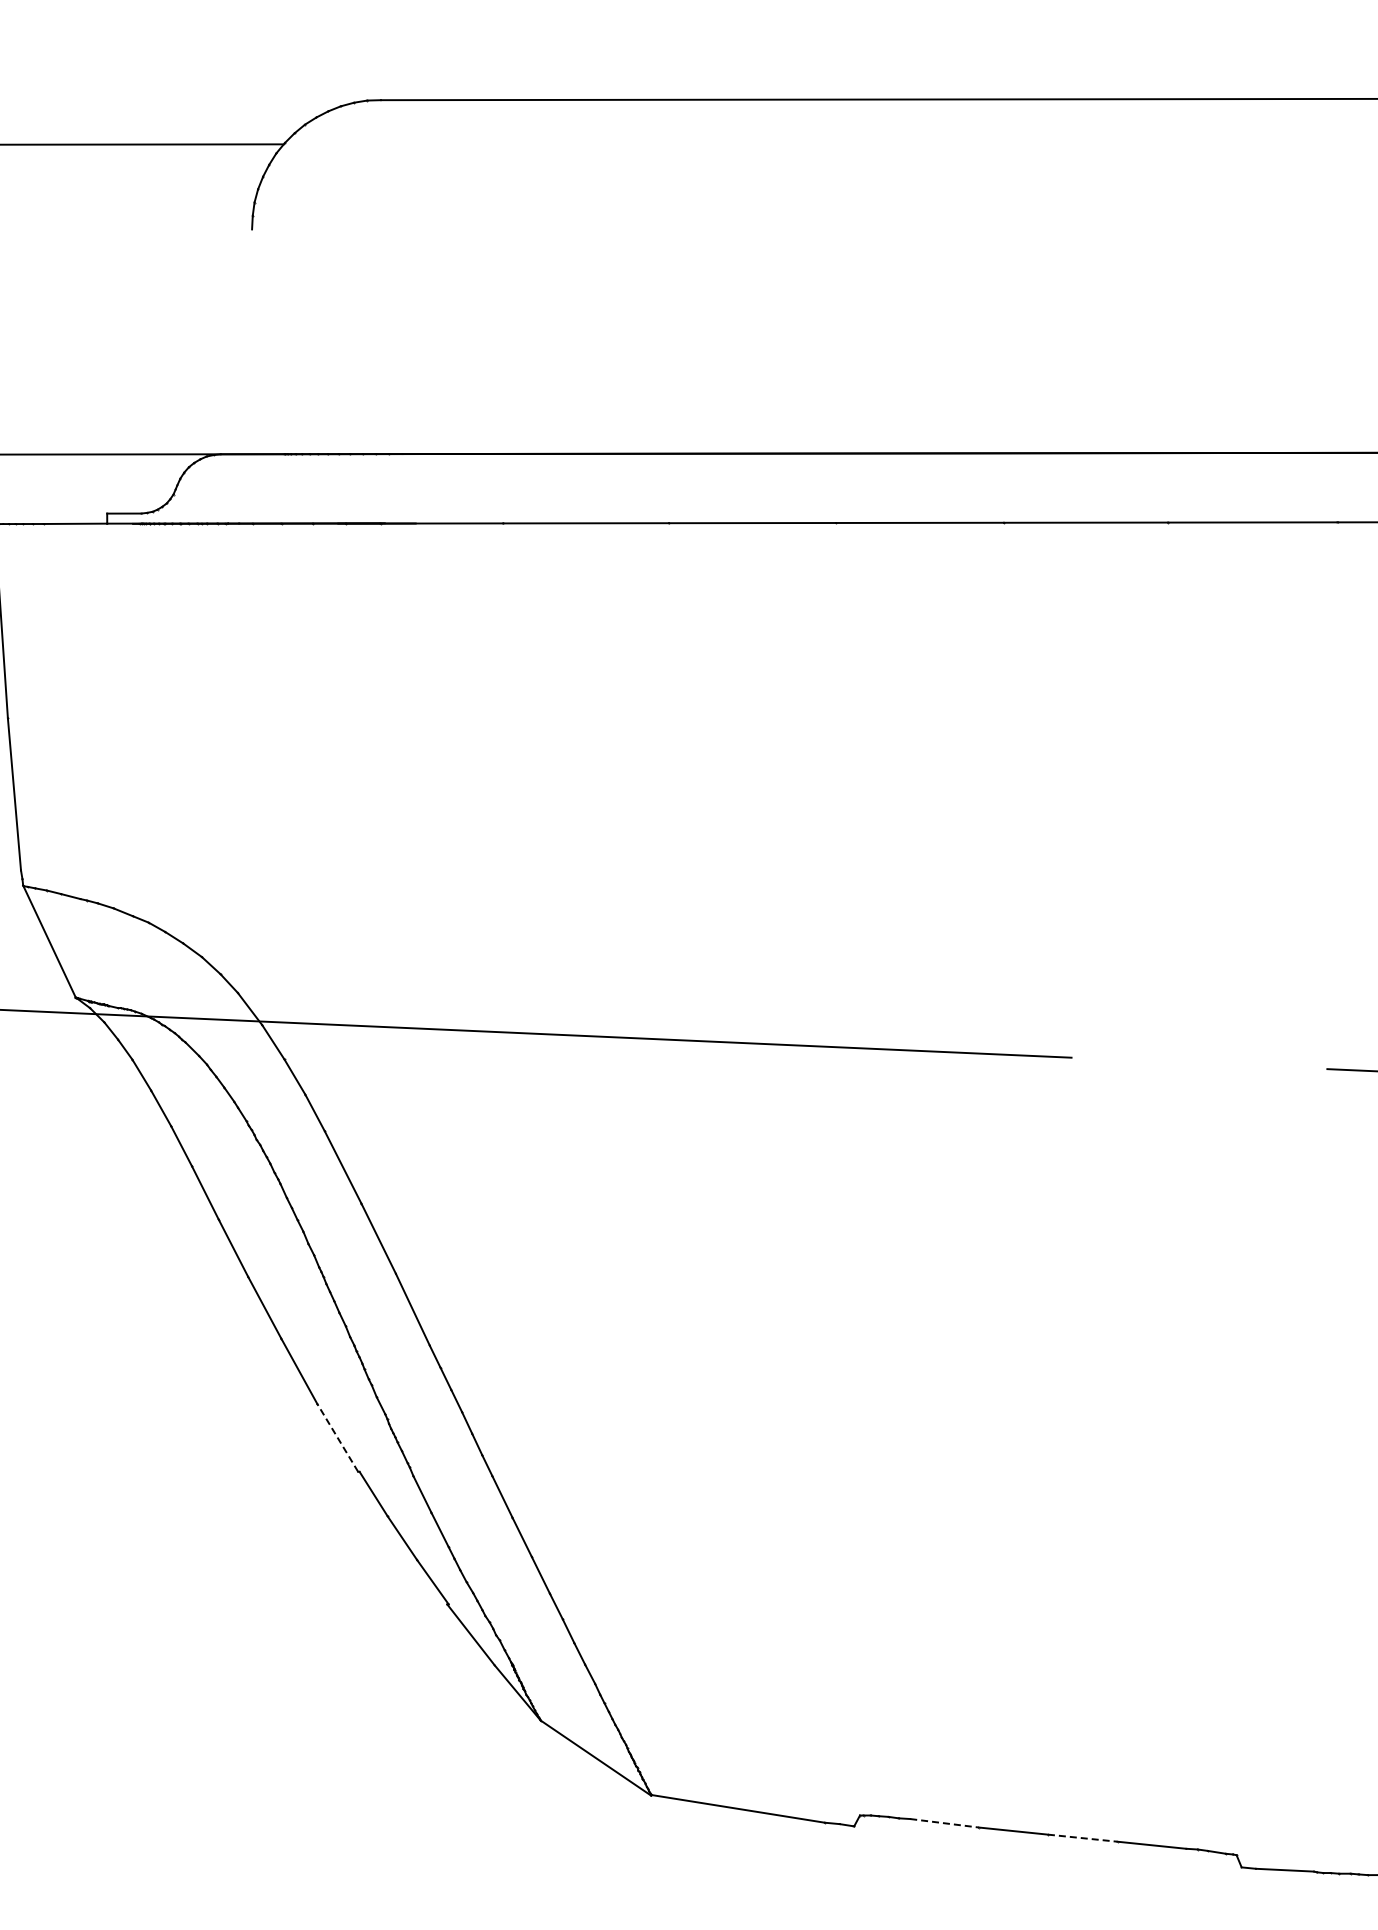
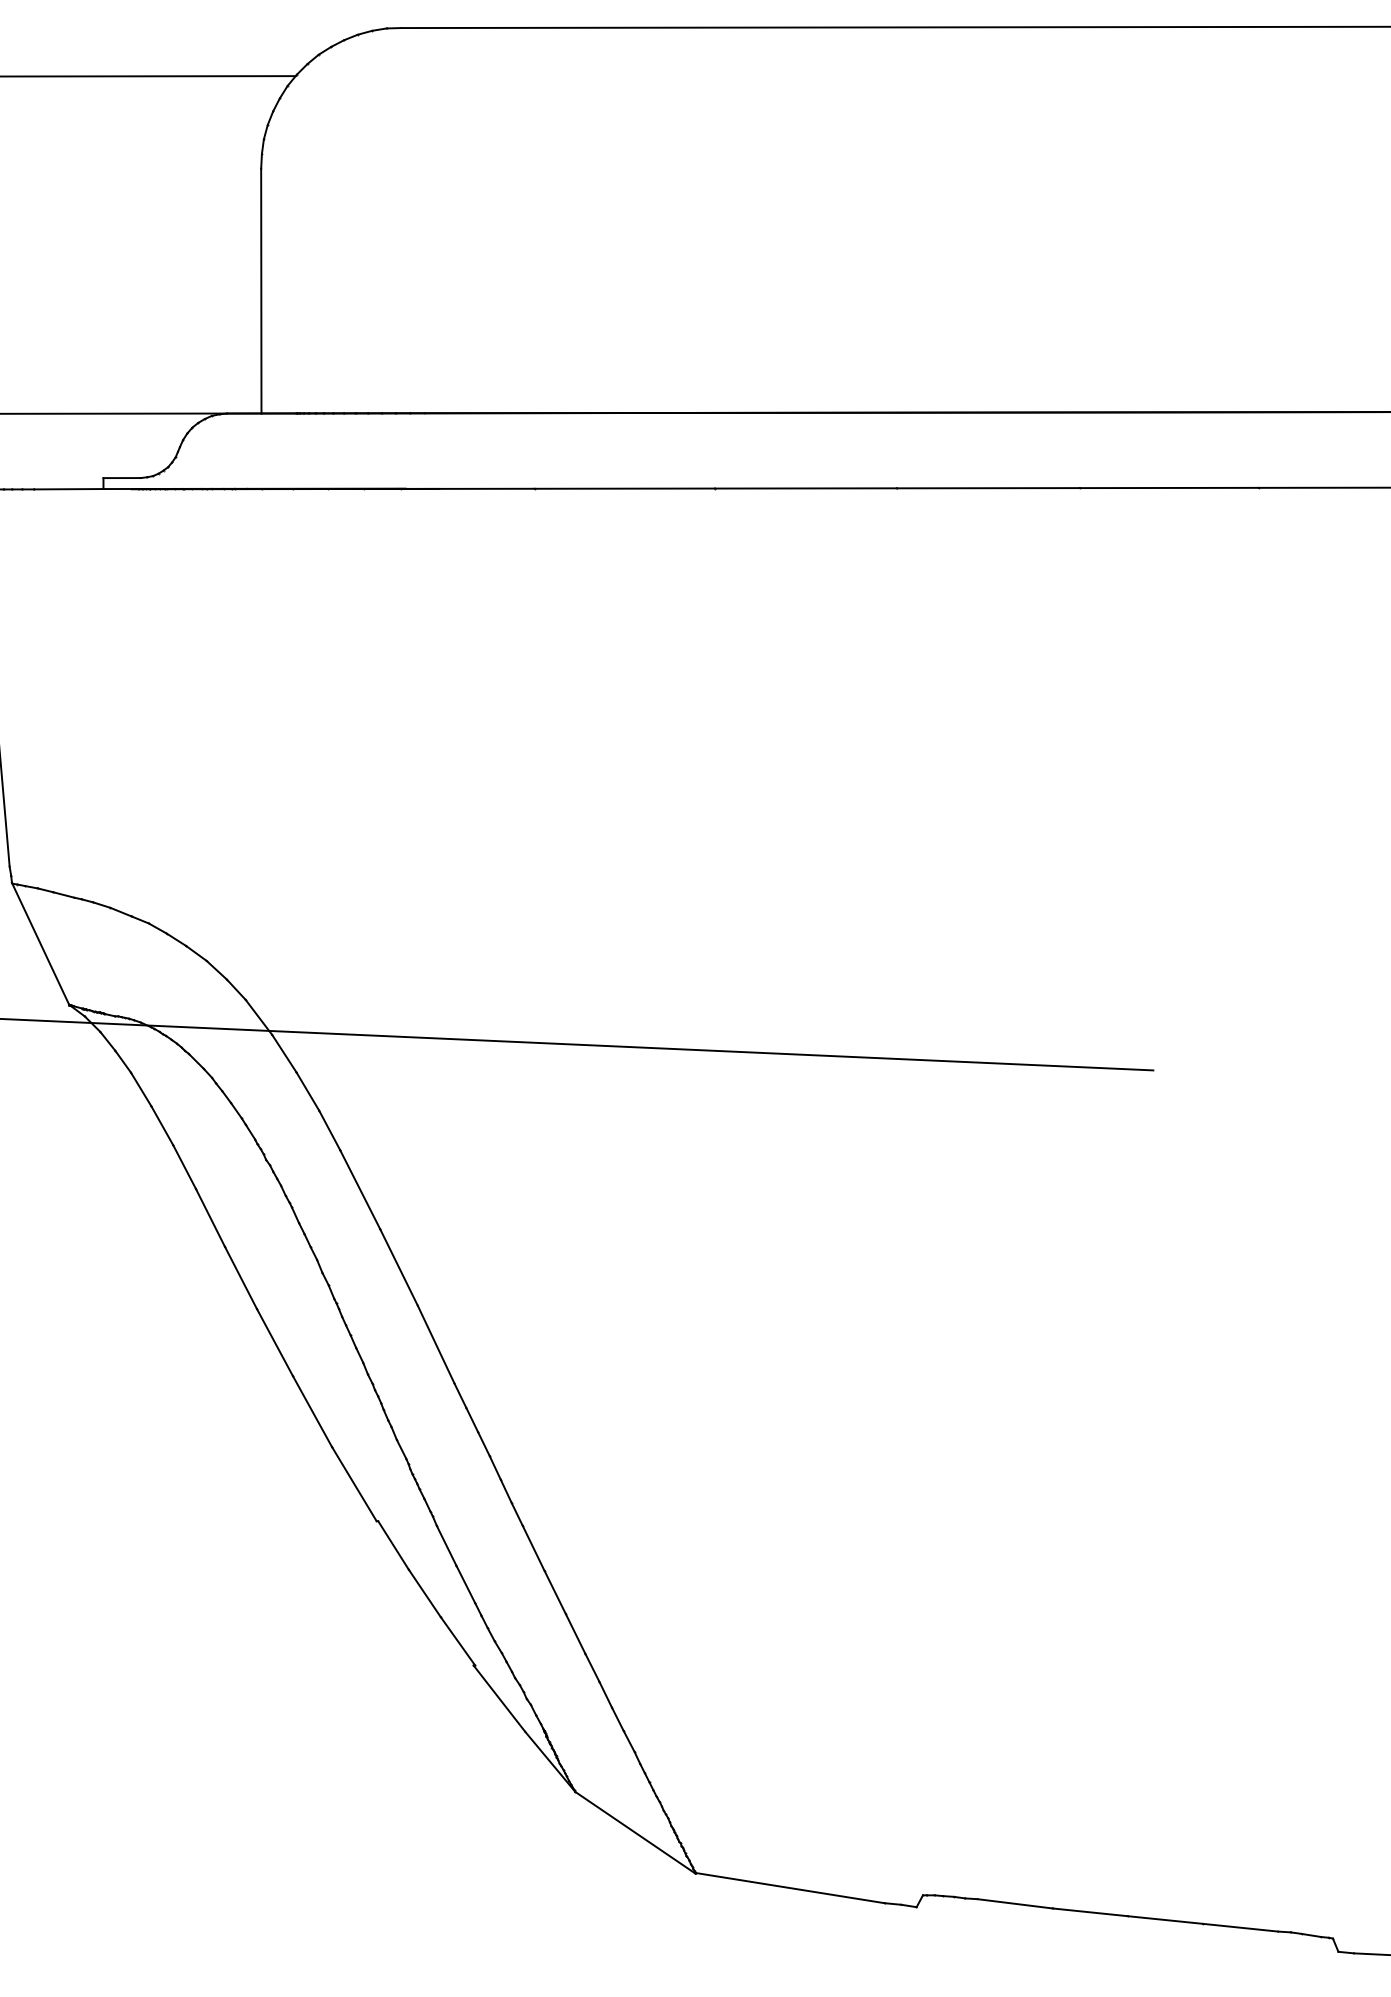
line: (252, 341) -> (261, 290), added
line: (337, 1437) -> (354, 1483), dashed -> solid
line: (944, 1823) -> (1014, 1904), dashed -> solid
line: (1082, 1838) -> (1165, 1920), dashed -> solid

